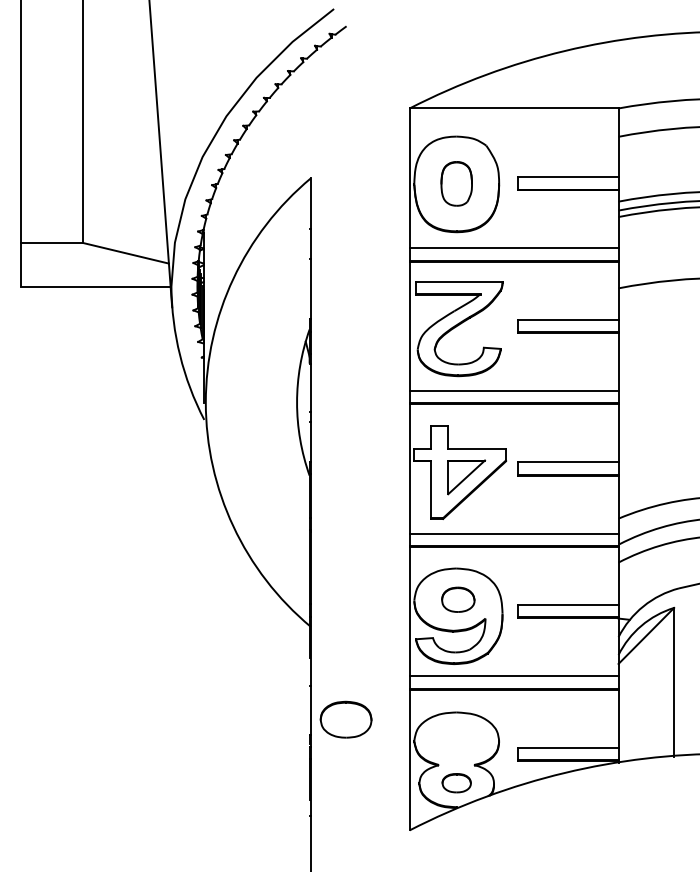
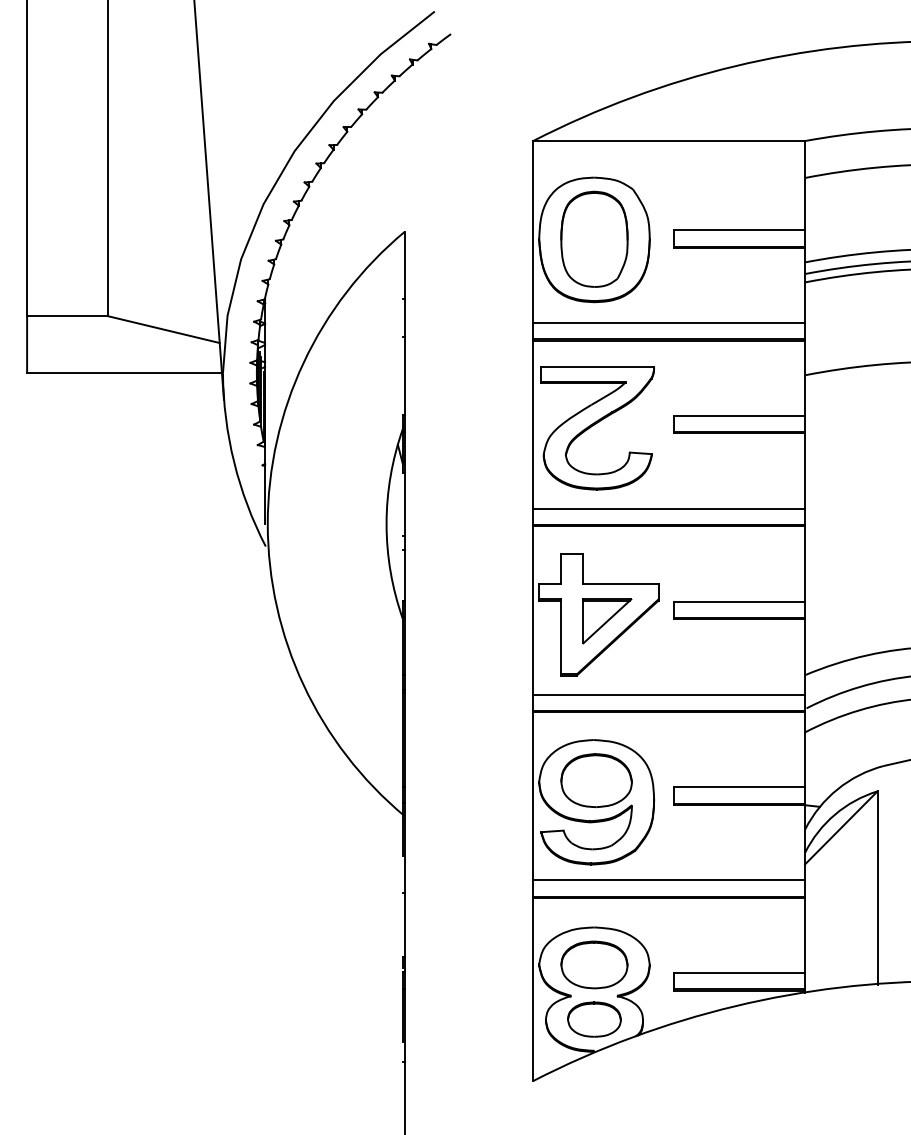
part: (456, 183) -> (594, 238), size x1.67
part: (458, 599) -> (596, 780), size x1.67
part: (346, 719) -> (594, 964), moved
part: (456, 783) -> (594, 1019), size x1.43

